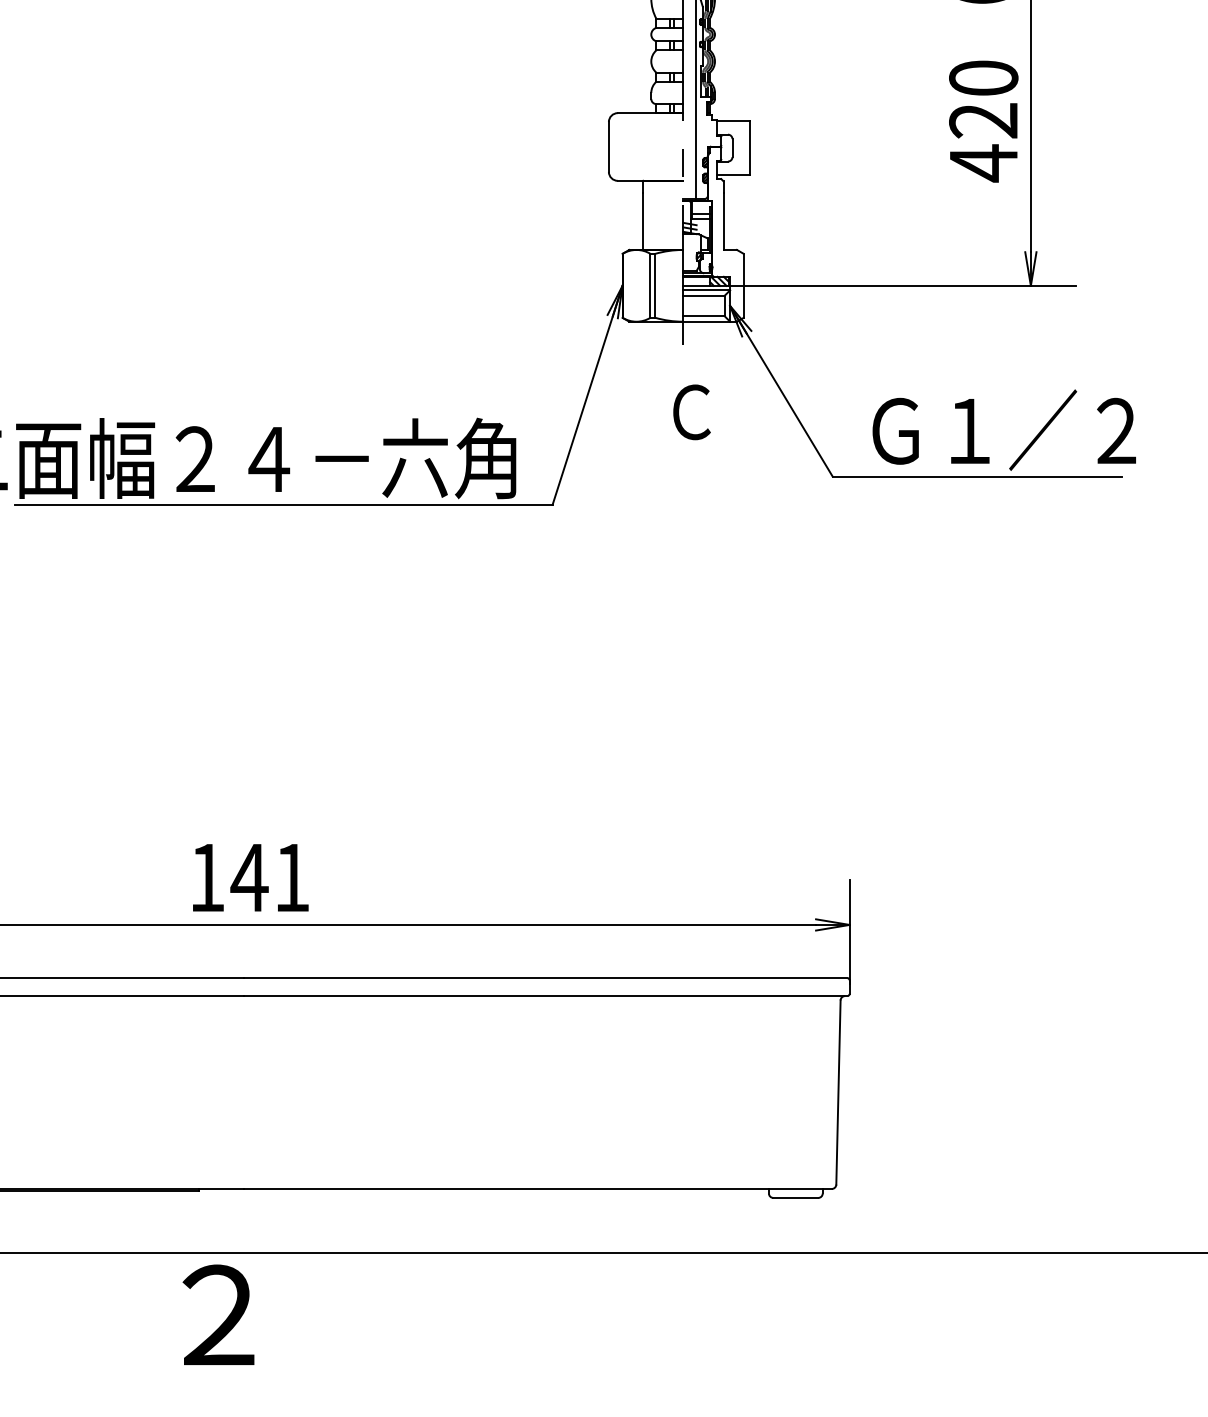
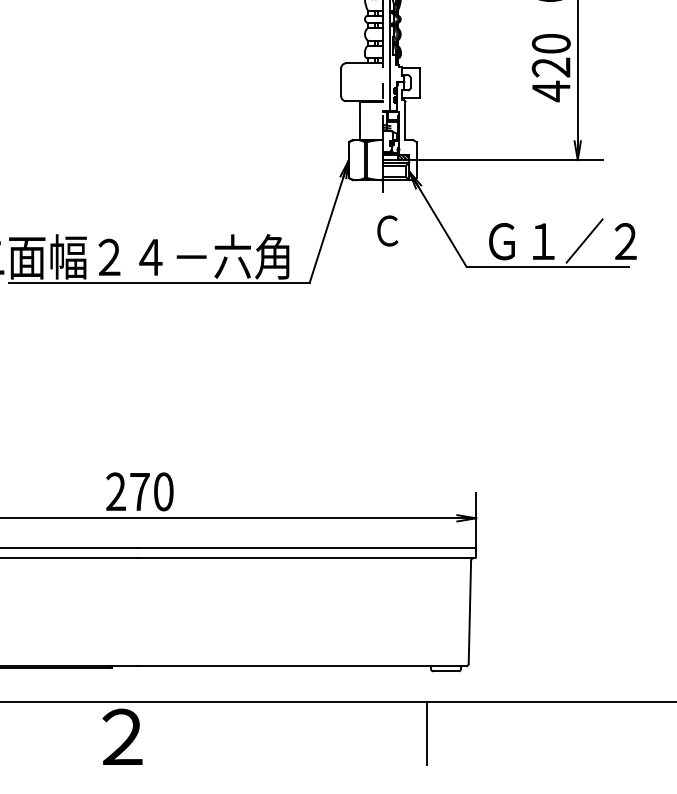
text: (248, 877) -> (139, 491), 141 -> 270
line: (761, 1308) -> (426, 733), added

